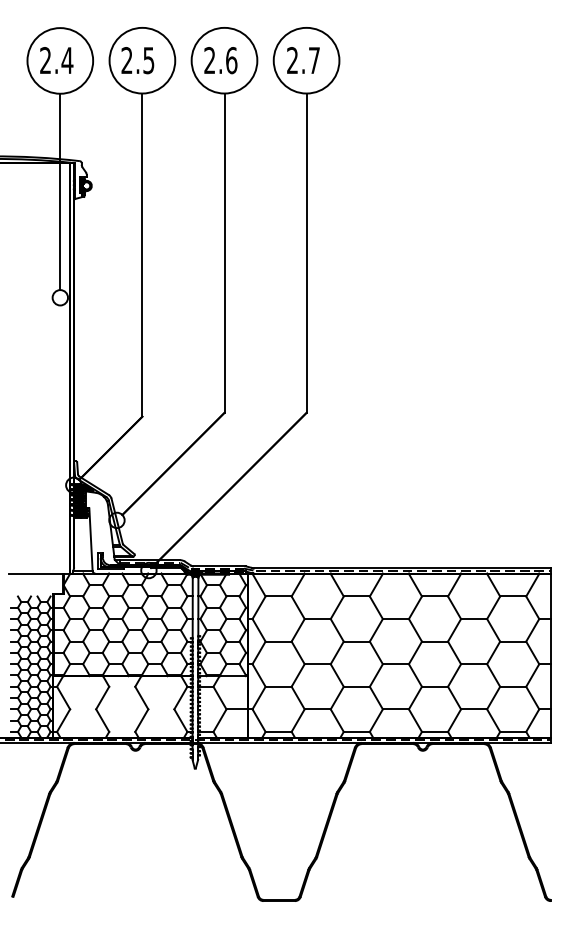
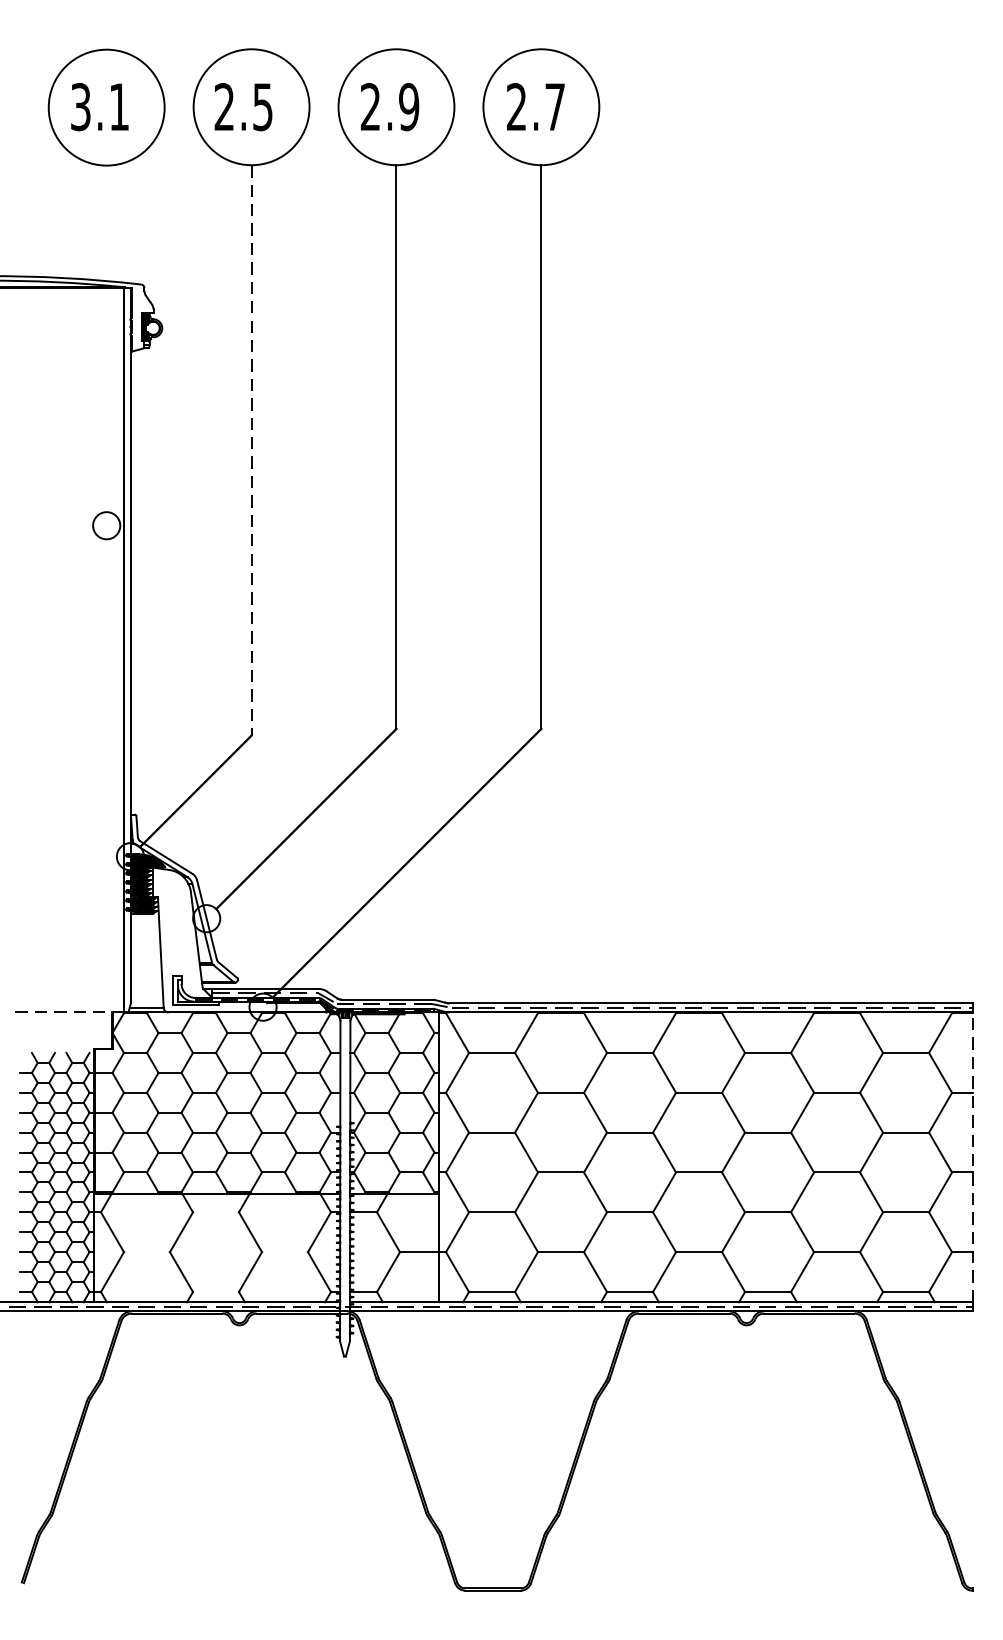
text: (56, 60) -> (99, 106), 2.4 -> 3.1
text: (231, 60) -> (408, 106), 2.6 -> 2.9
line: (60, 191) -> (107, 338), removed
line: (142, 255) -> (251, 451), solid -> dashed
line: (36, 573) -> (64, 1012), solid -> dashed
line: (550, 655) -> (971, 1157), solid -> dashed

